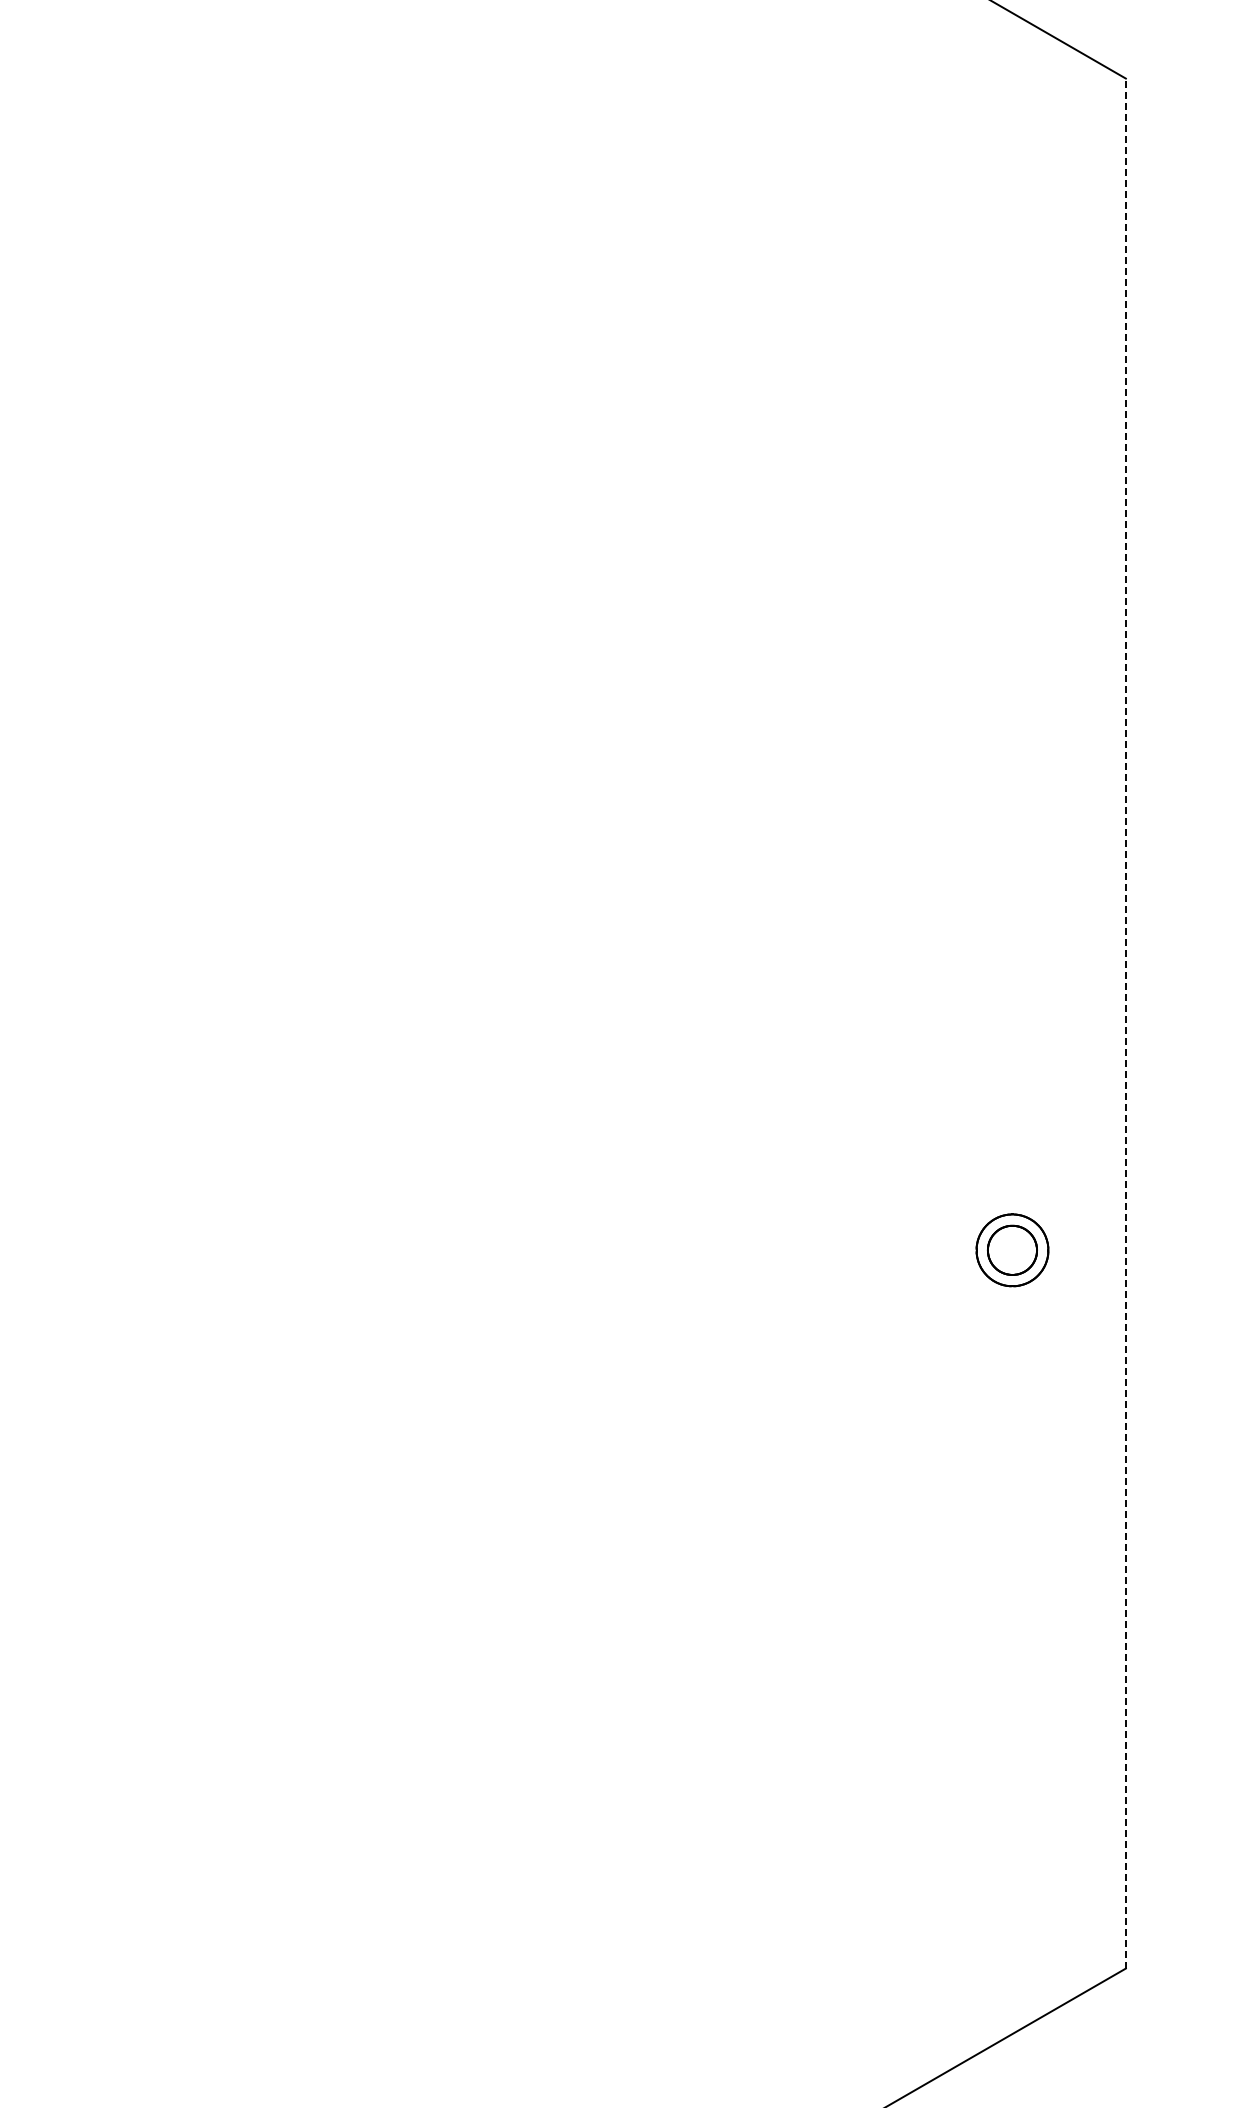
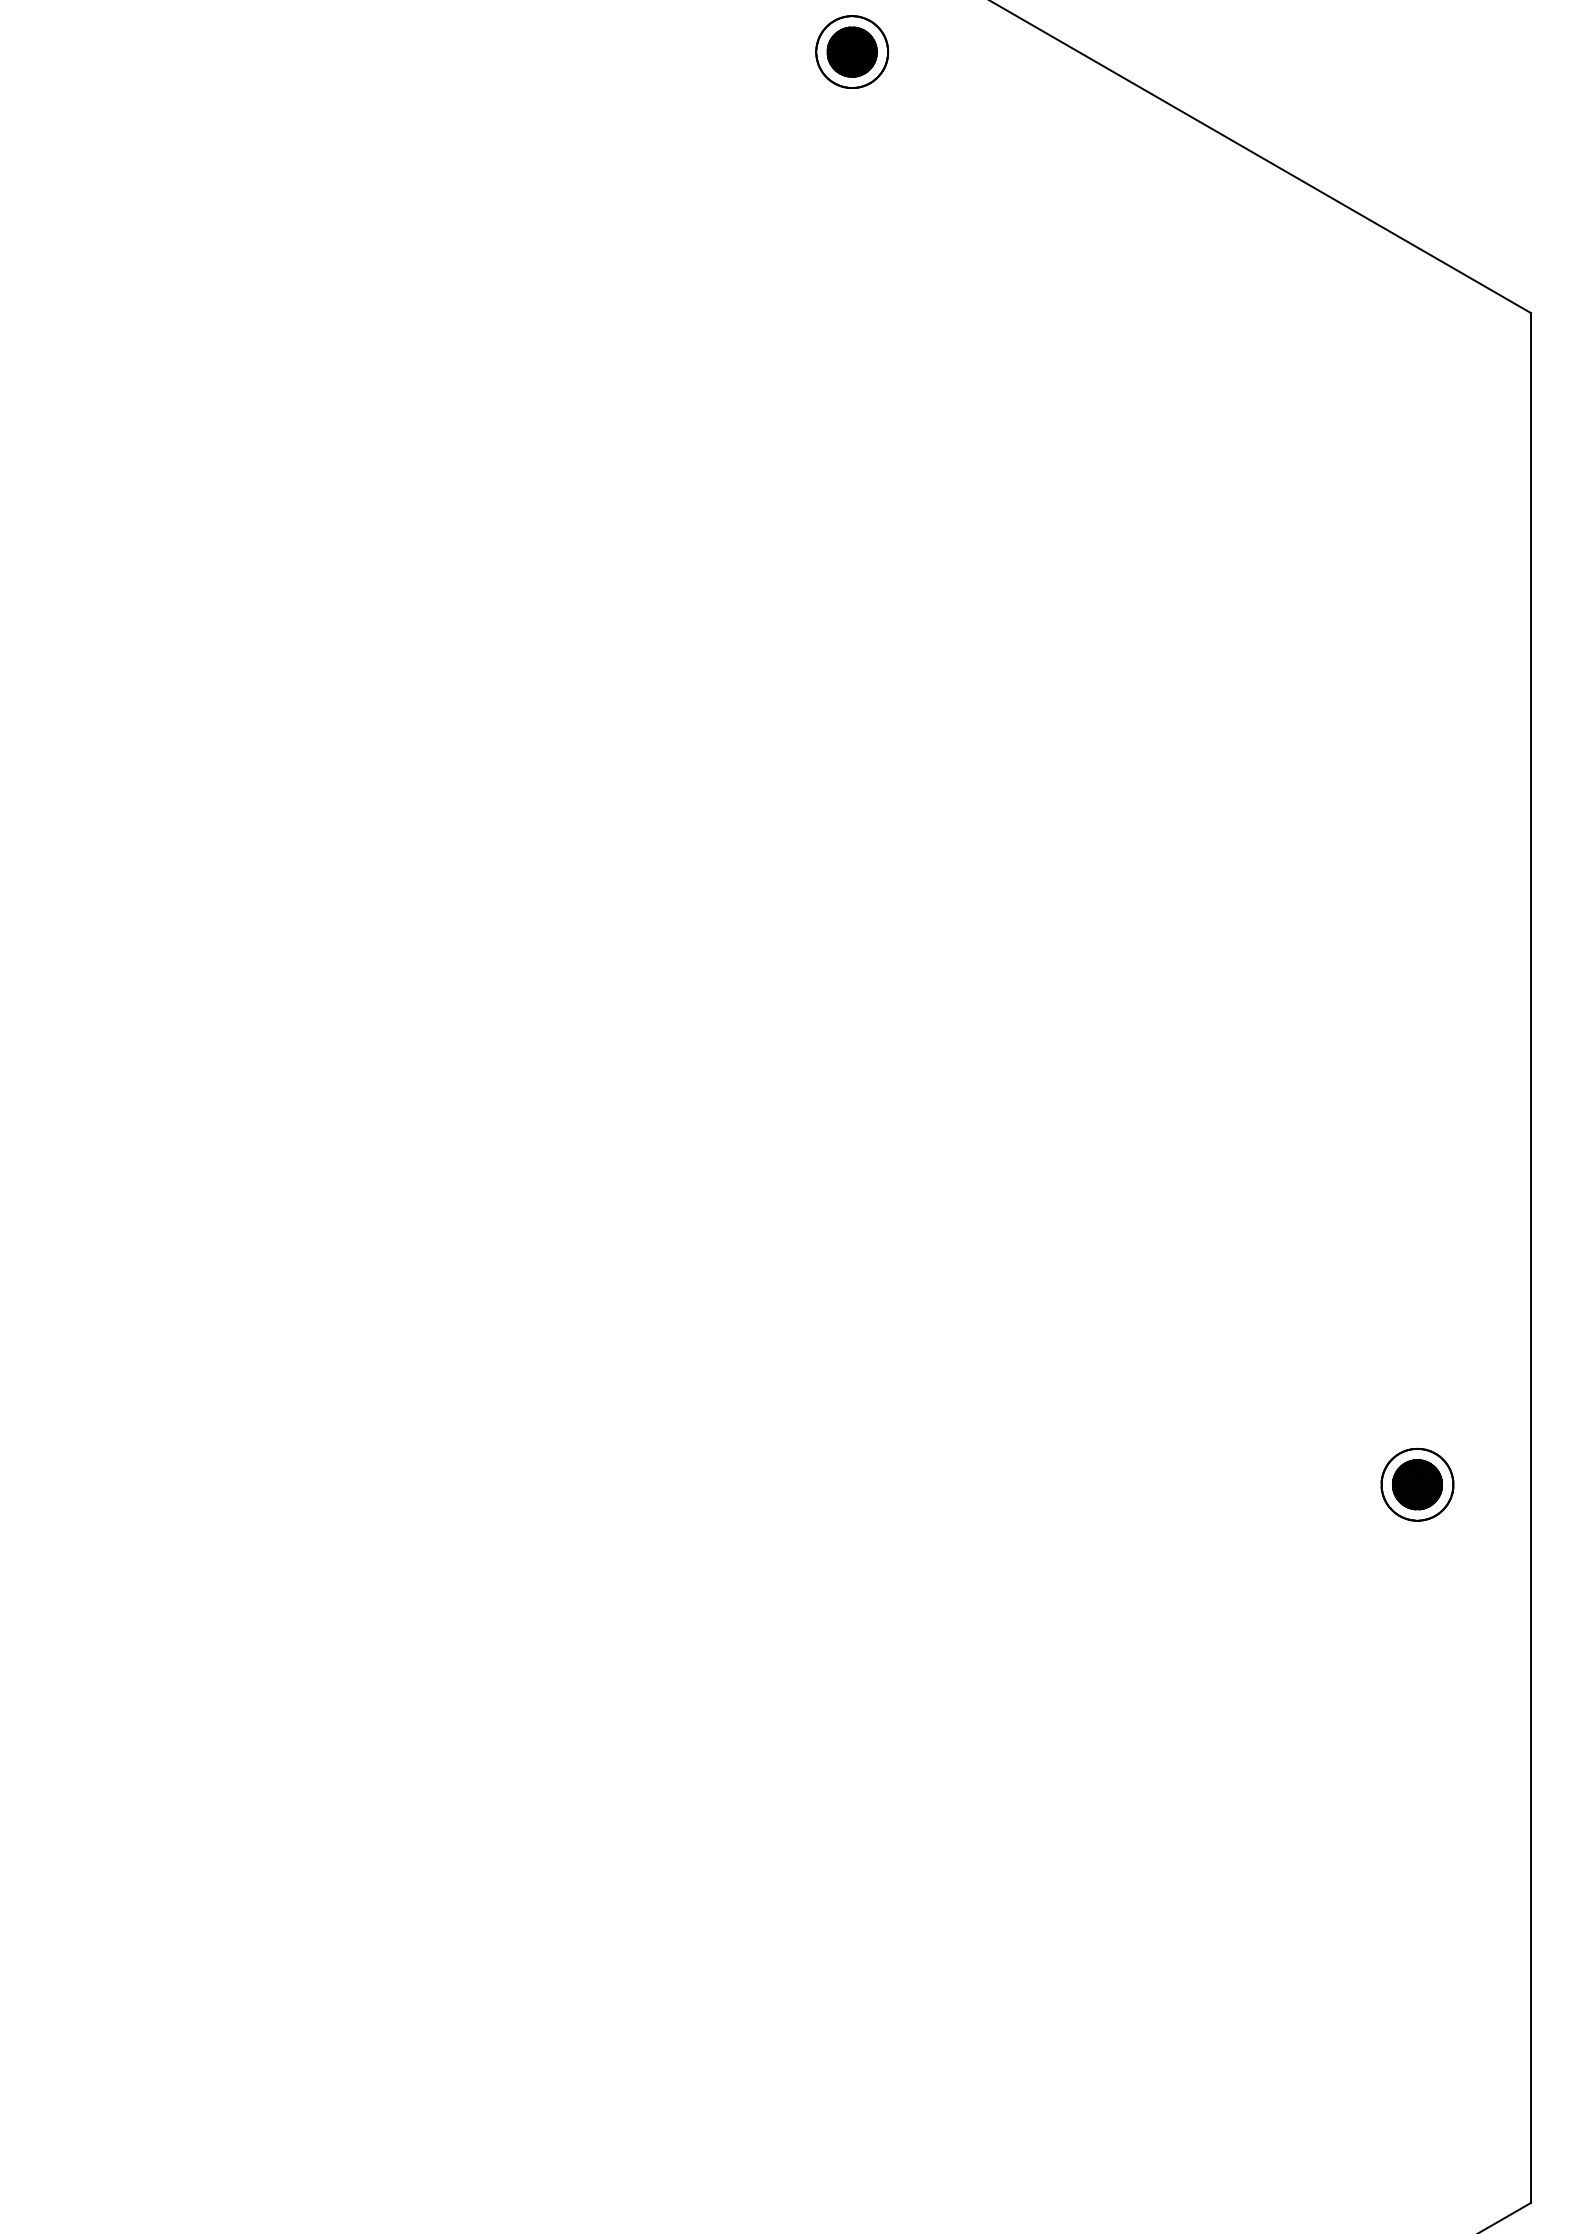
line: (1125, 1024) -> (1530, 1258), dashed -> solid
hatch: (1012, 1250) -> (1417, 1484), added

